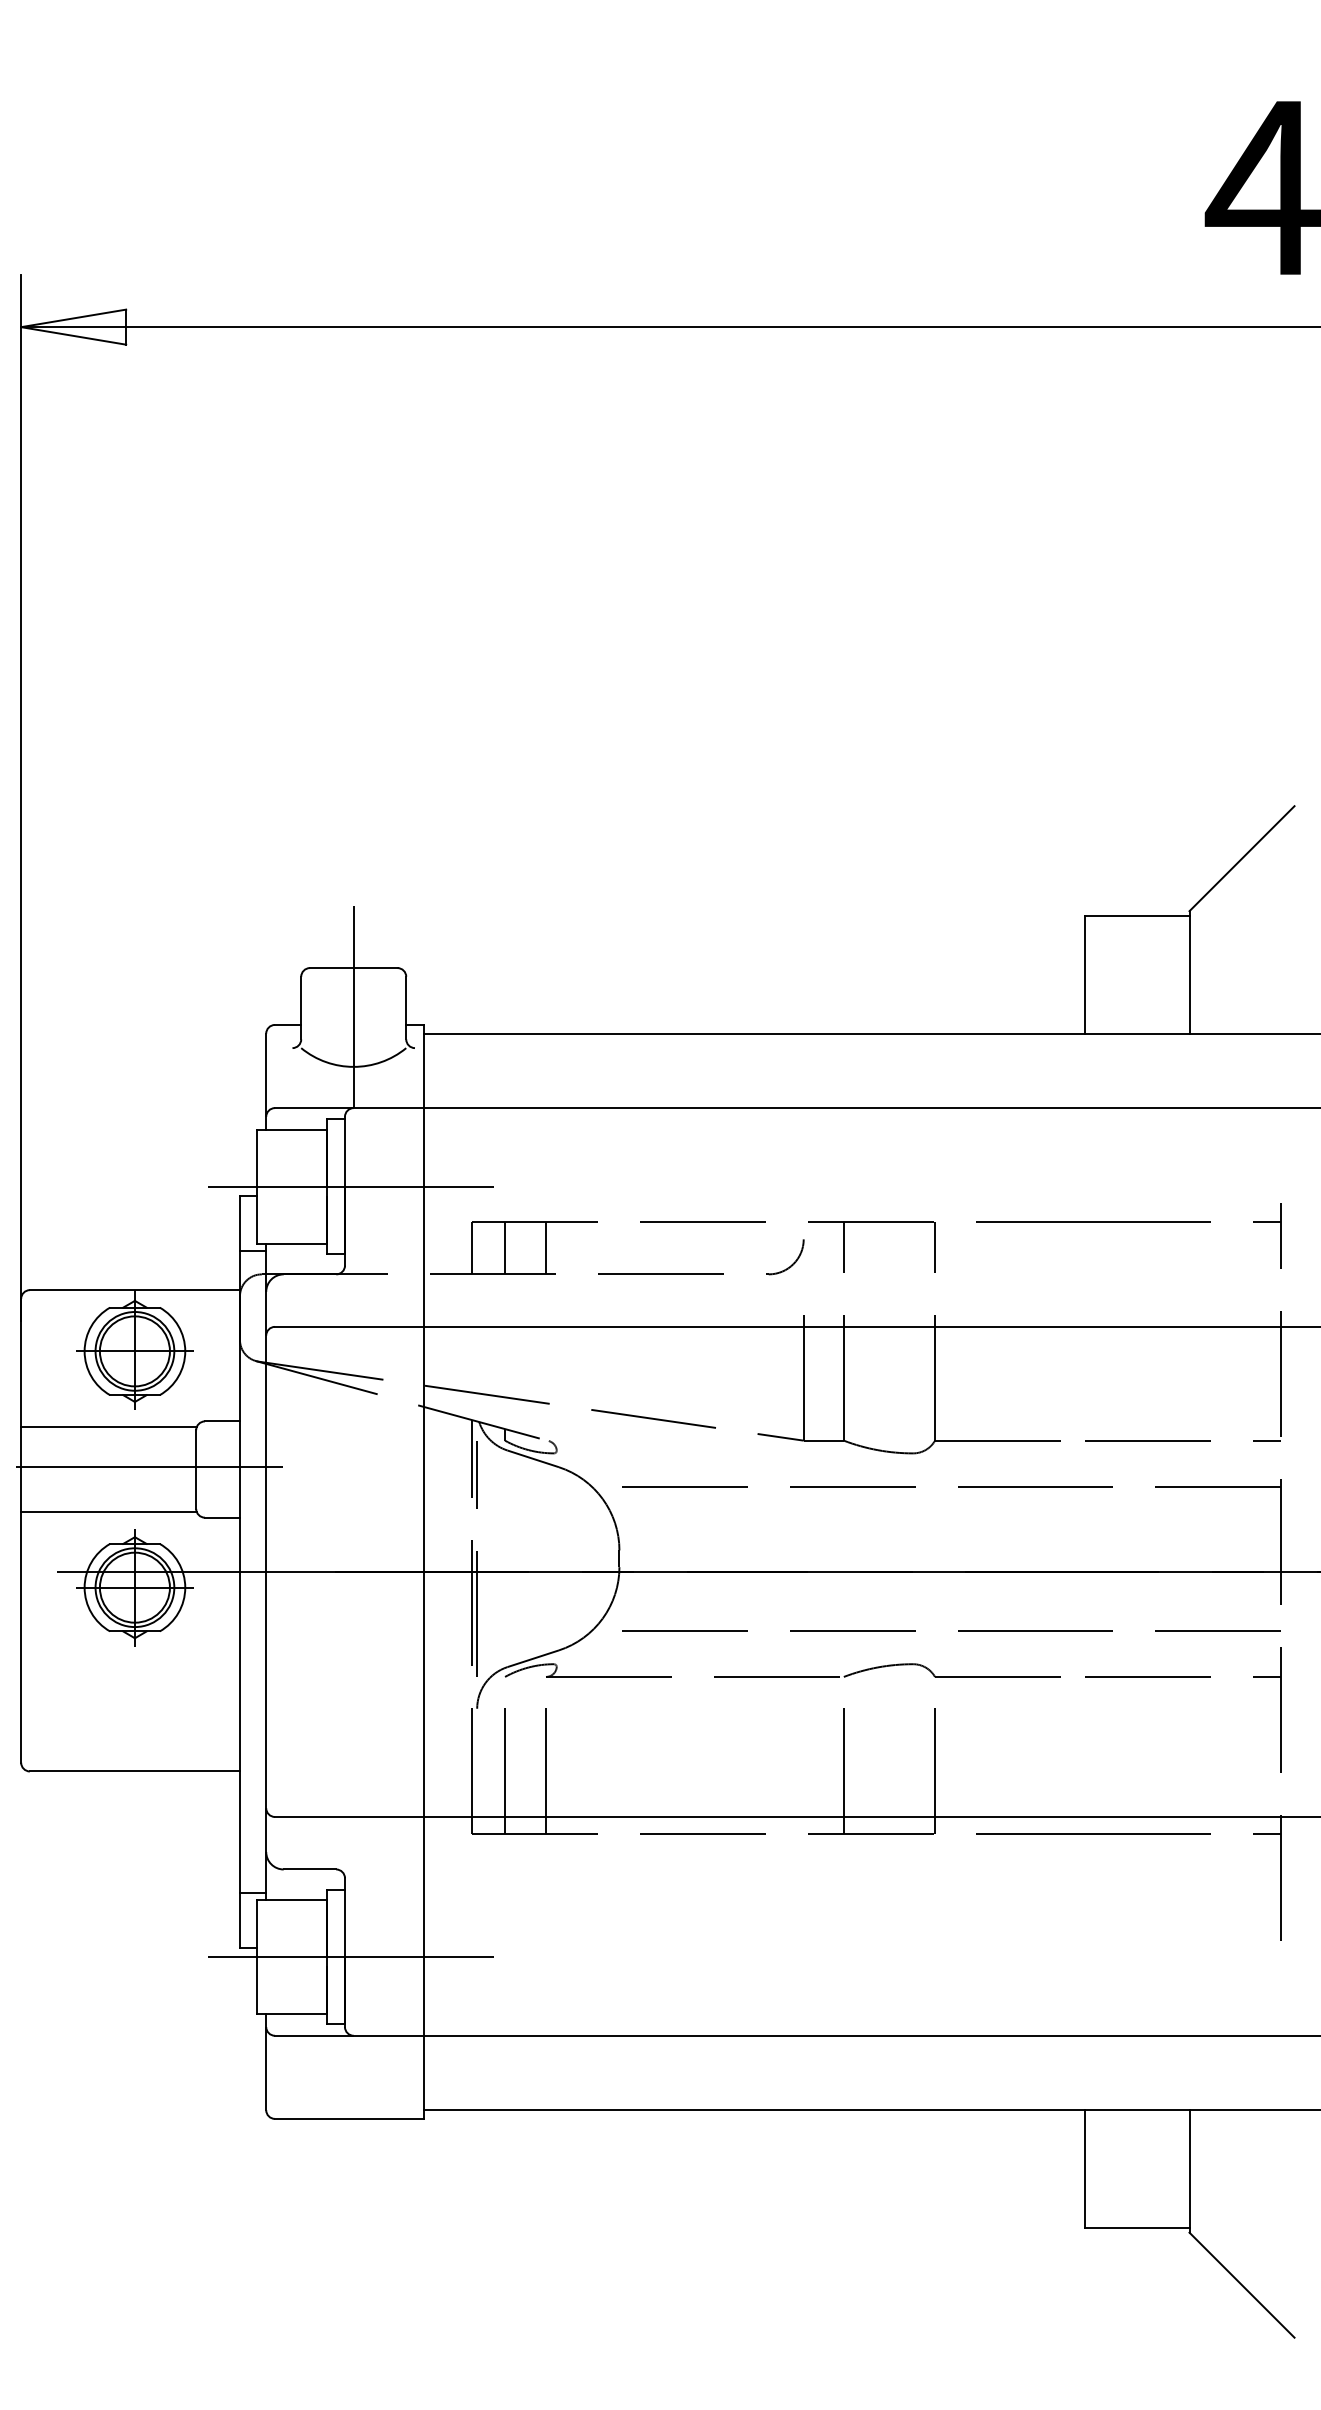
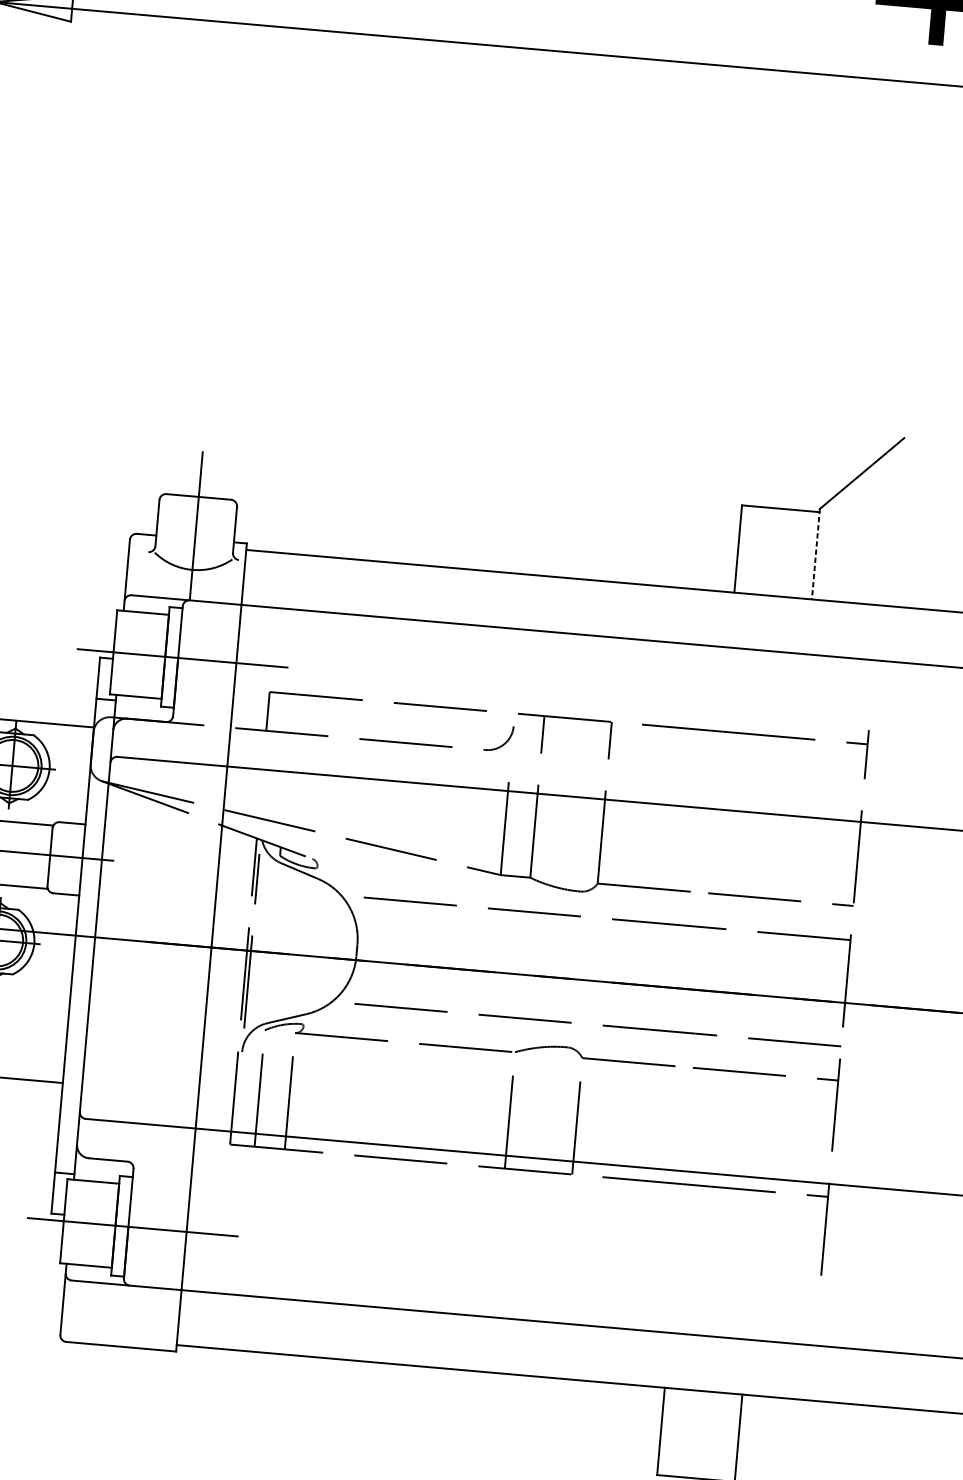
line: (1189, 972) -> (815, 554), solid -> dashed
line: (505, 1247) -> (292, 713), removed
line: (545, 1247) -> (322, 715), removed

